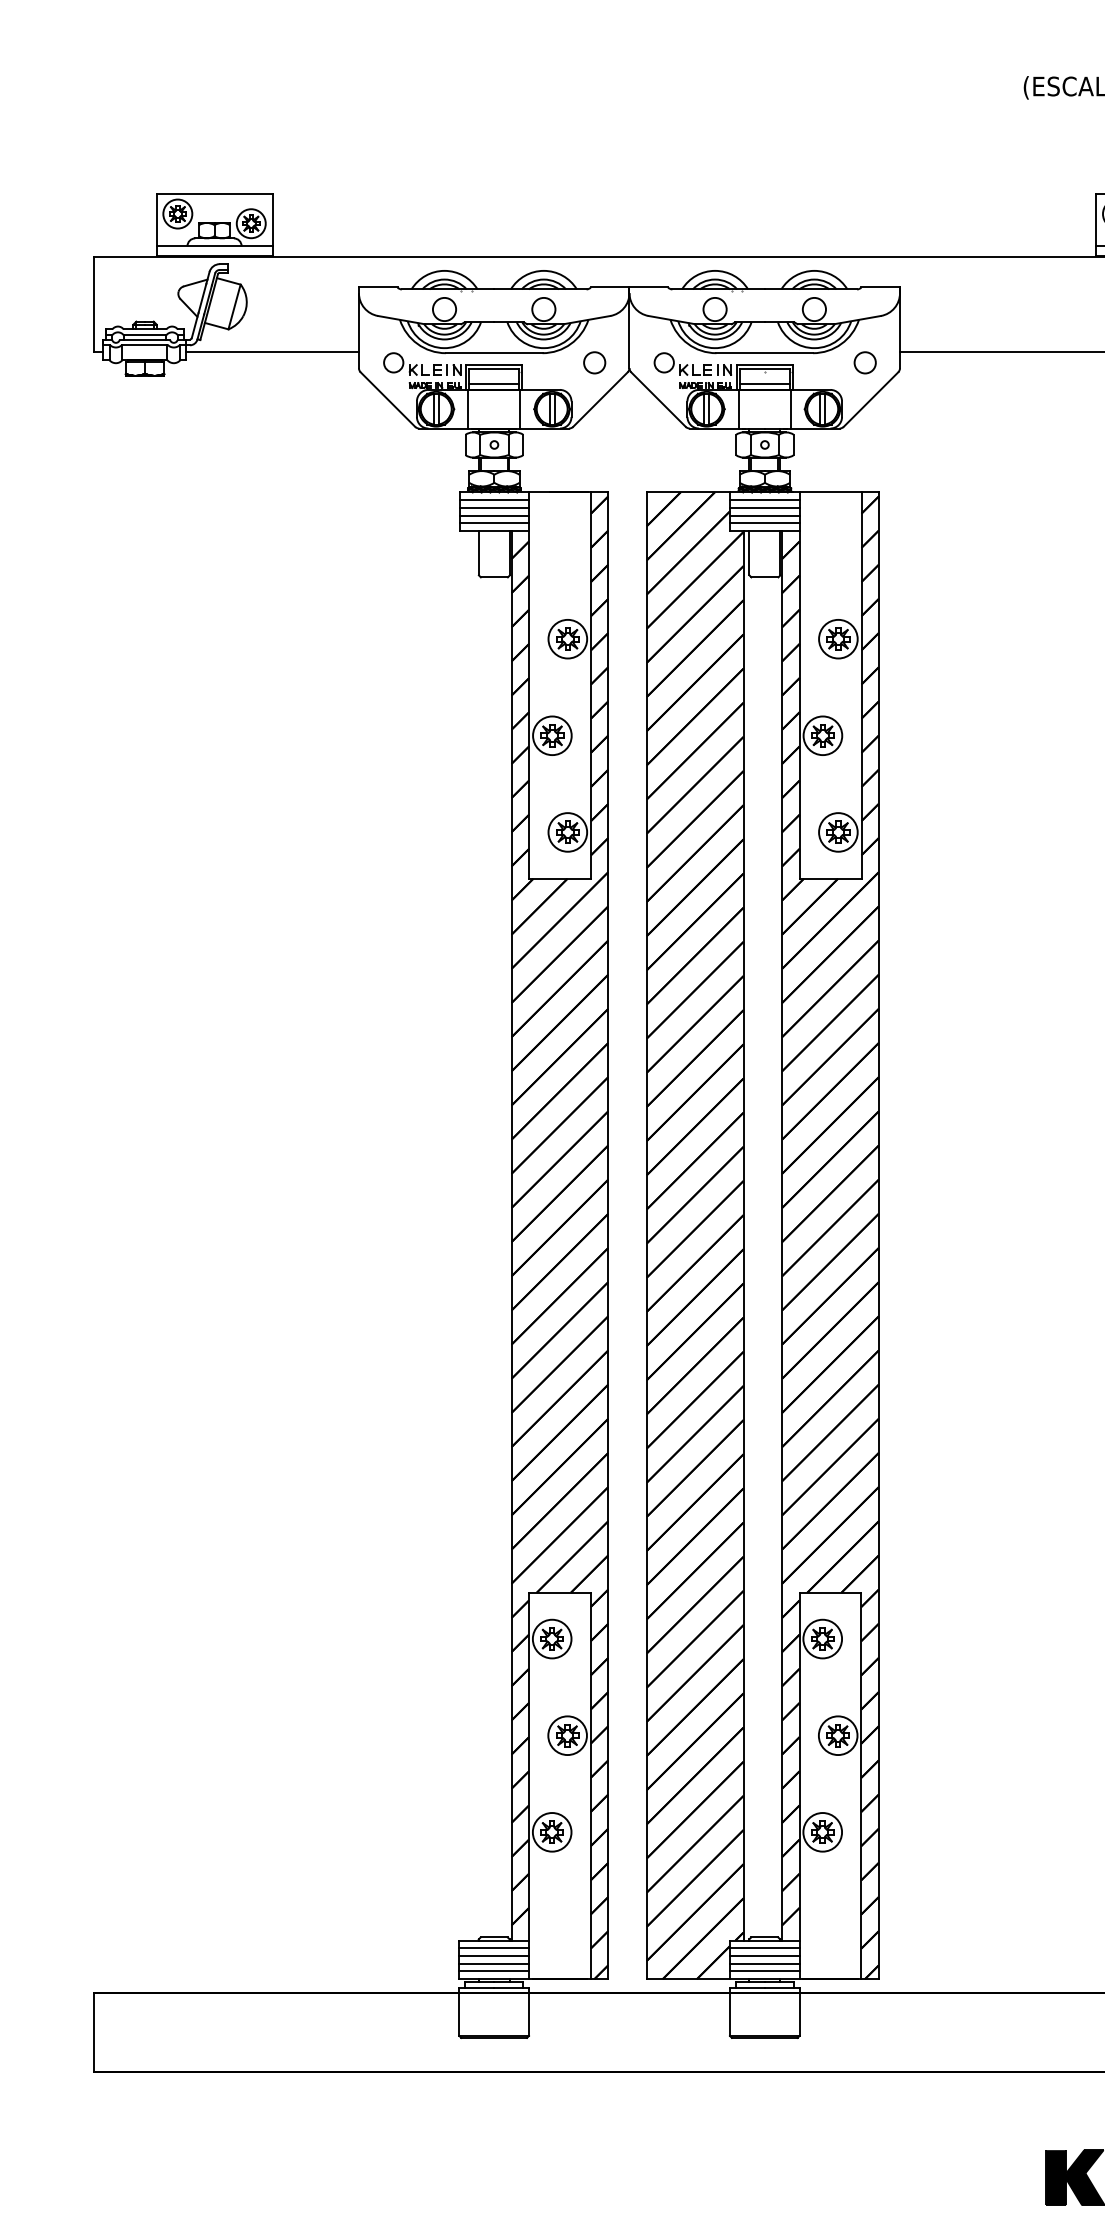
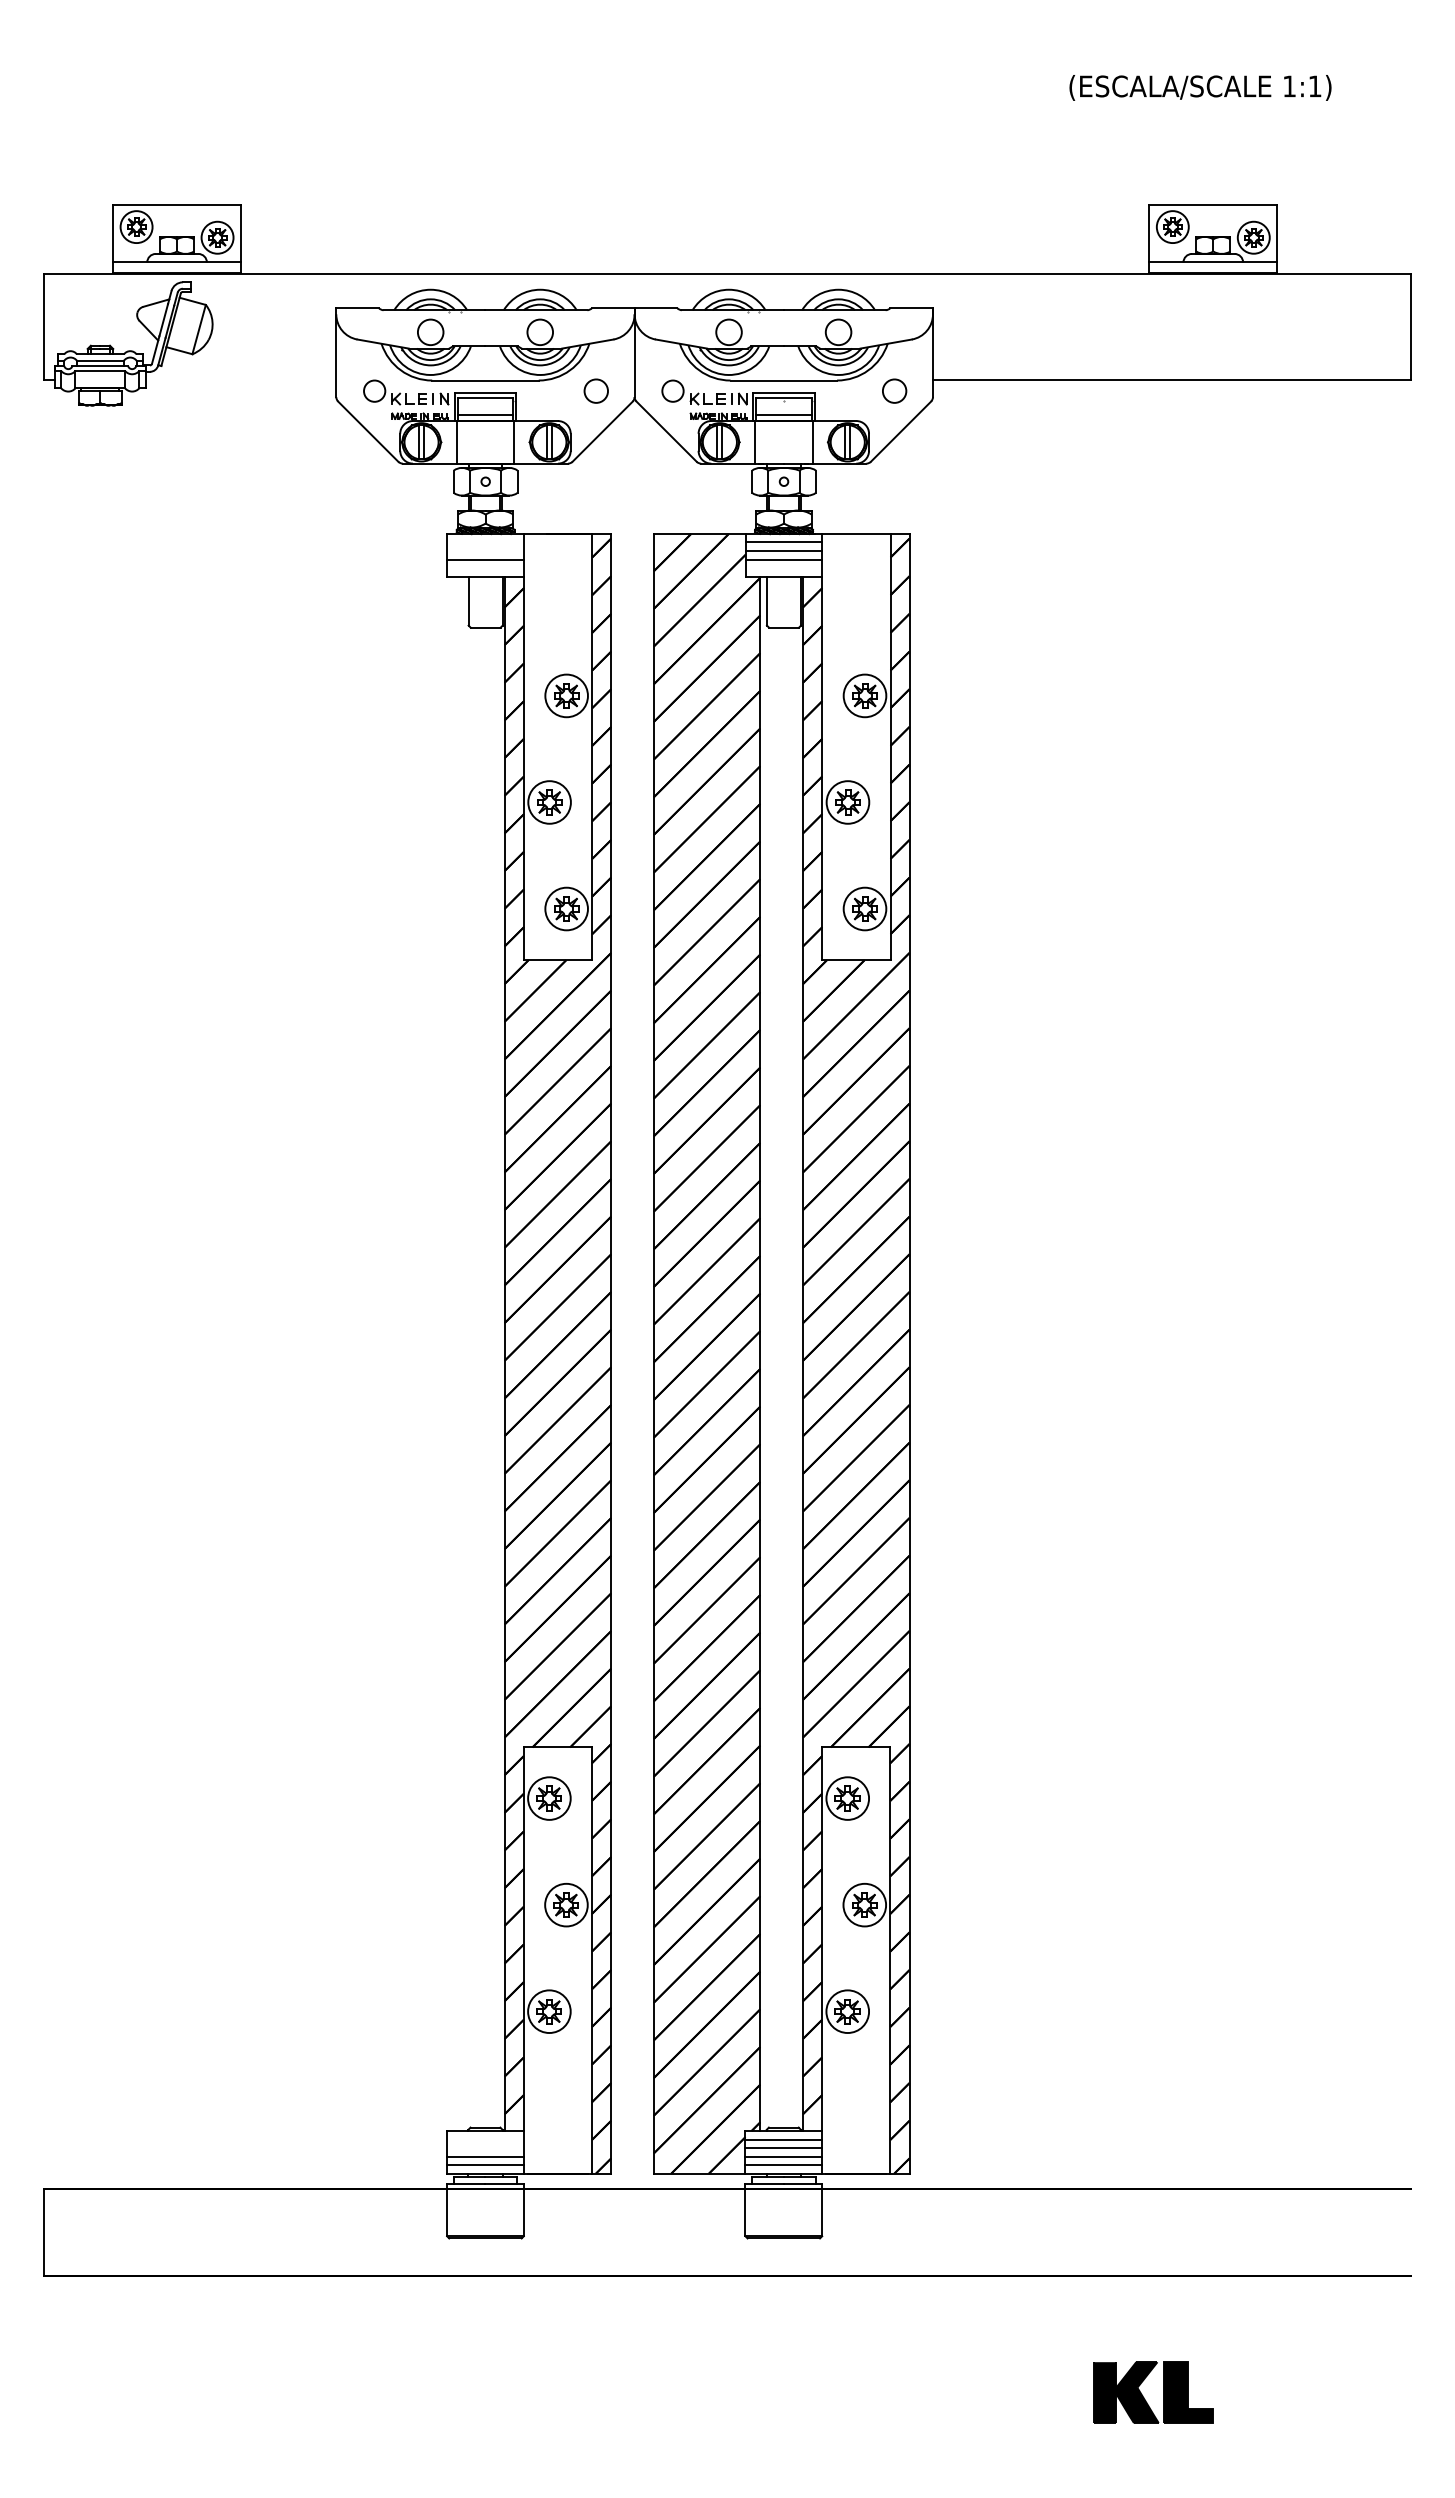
line: (272, 352) -> (241, 379), removed
line: (494, 500) -> (485, 542), removed
line: (494, 508) -> (485, 551), removed
line: (494, 523) -> (485, 568), removed
line: (764, 523) -> (783, 568), removed
line: (494, 1948) -> (485, 2139), removed
line: (494, 1956) -> (485, 2148), removed

